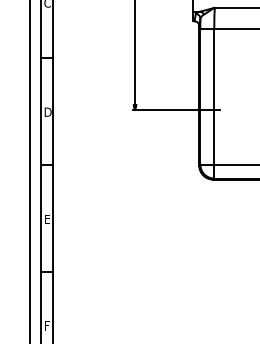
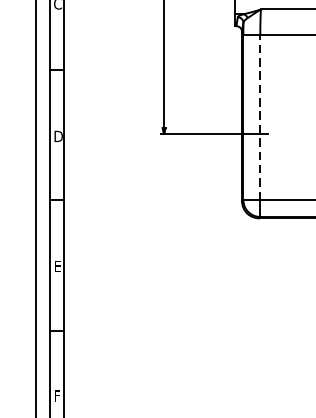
line: (214, 96) -> (260, 117), solid -> dashed

